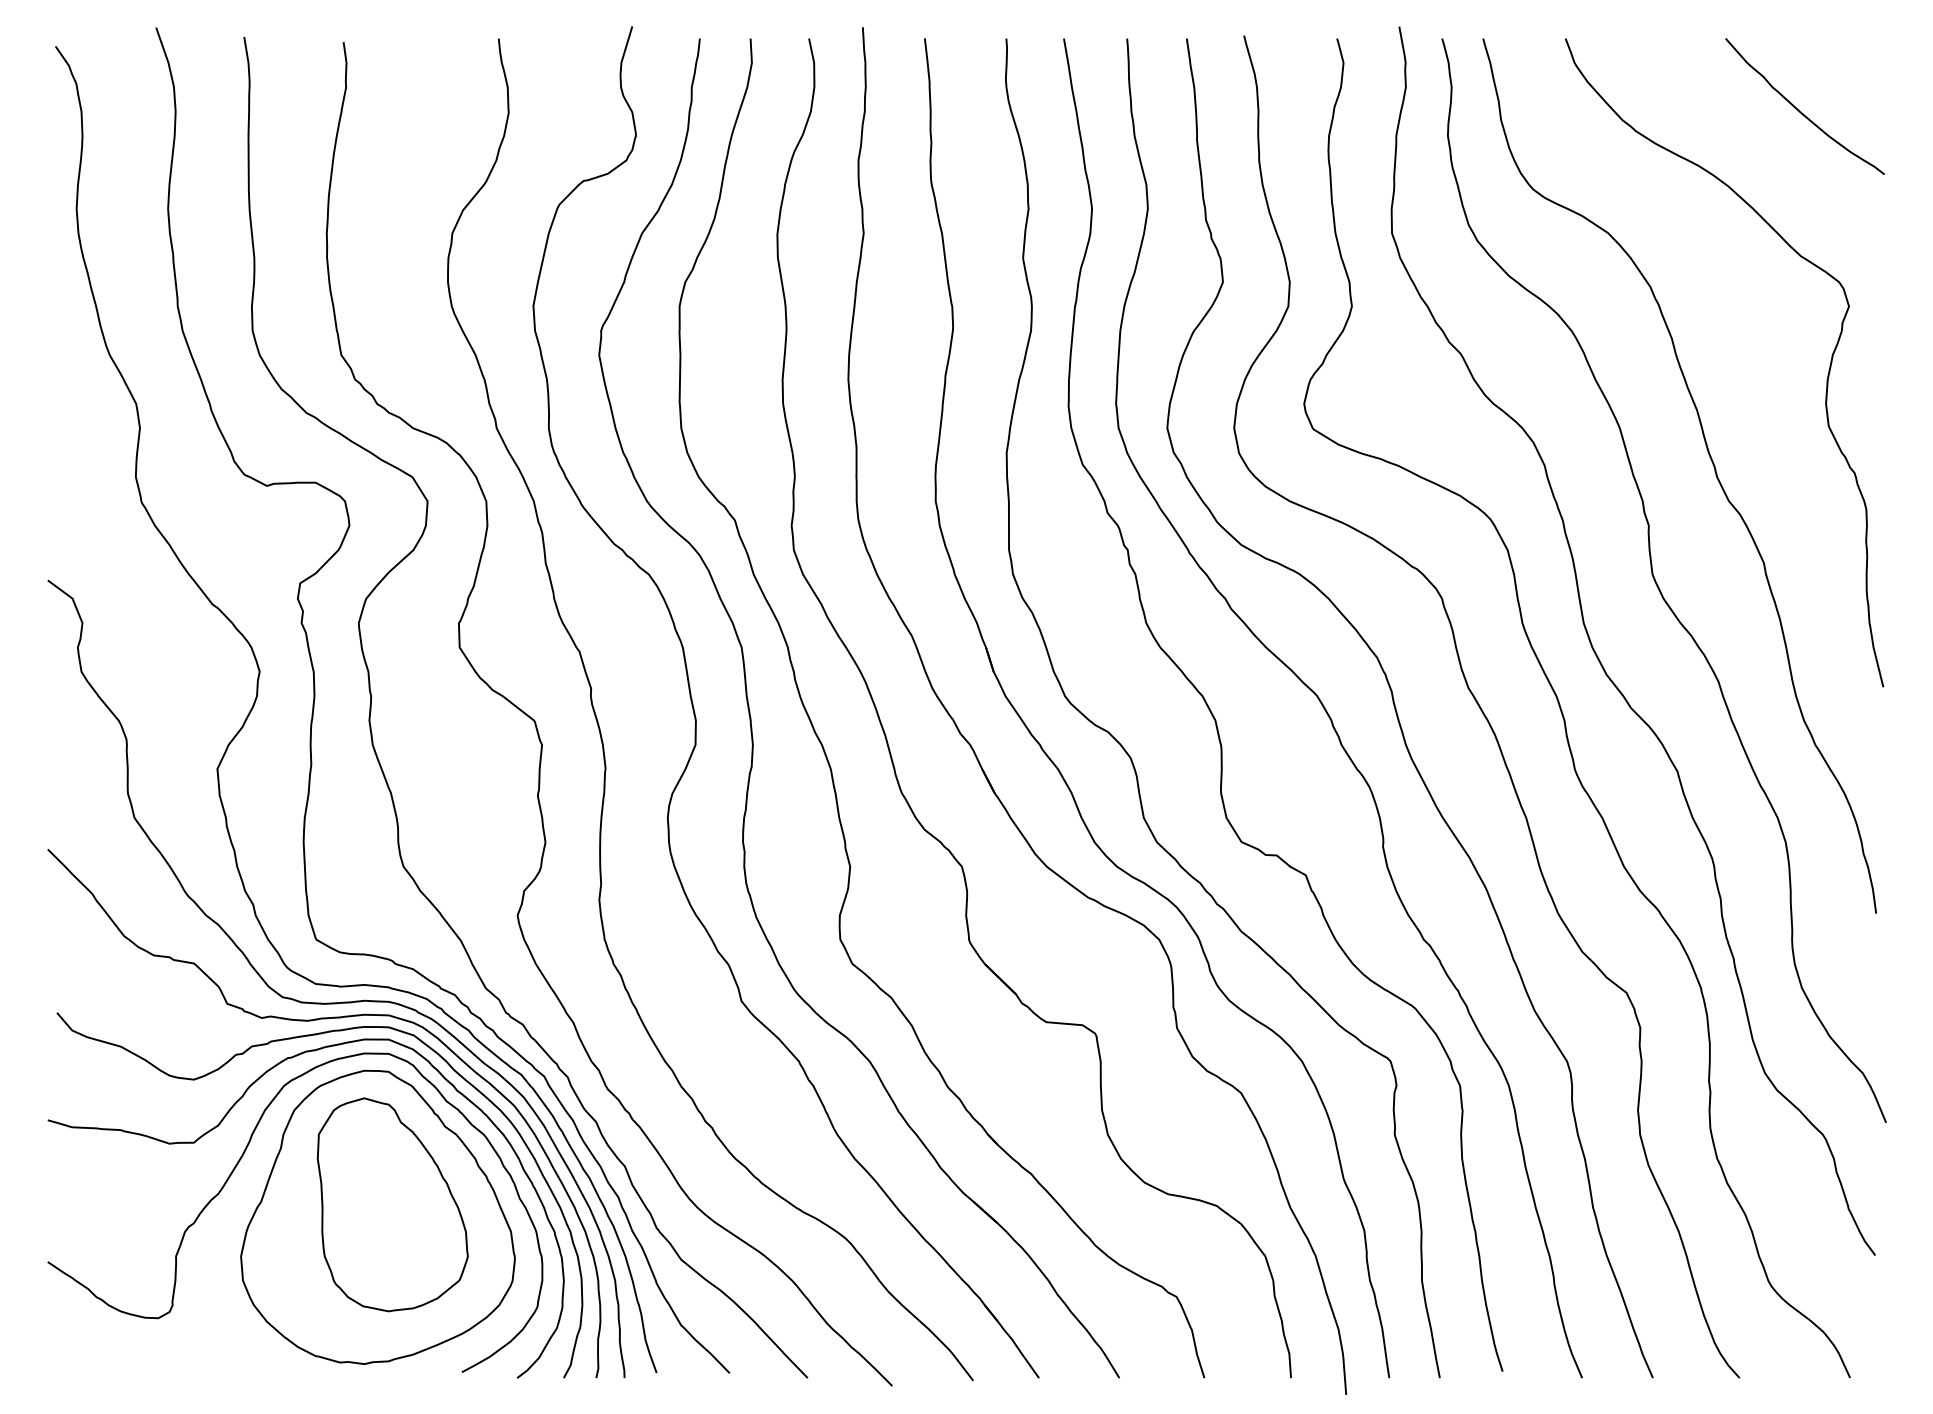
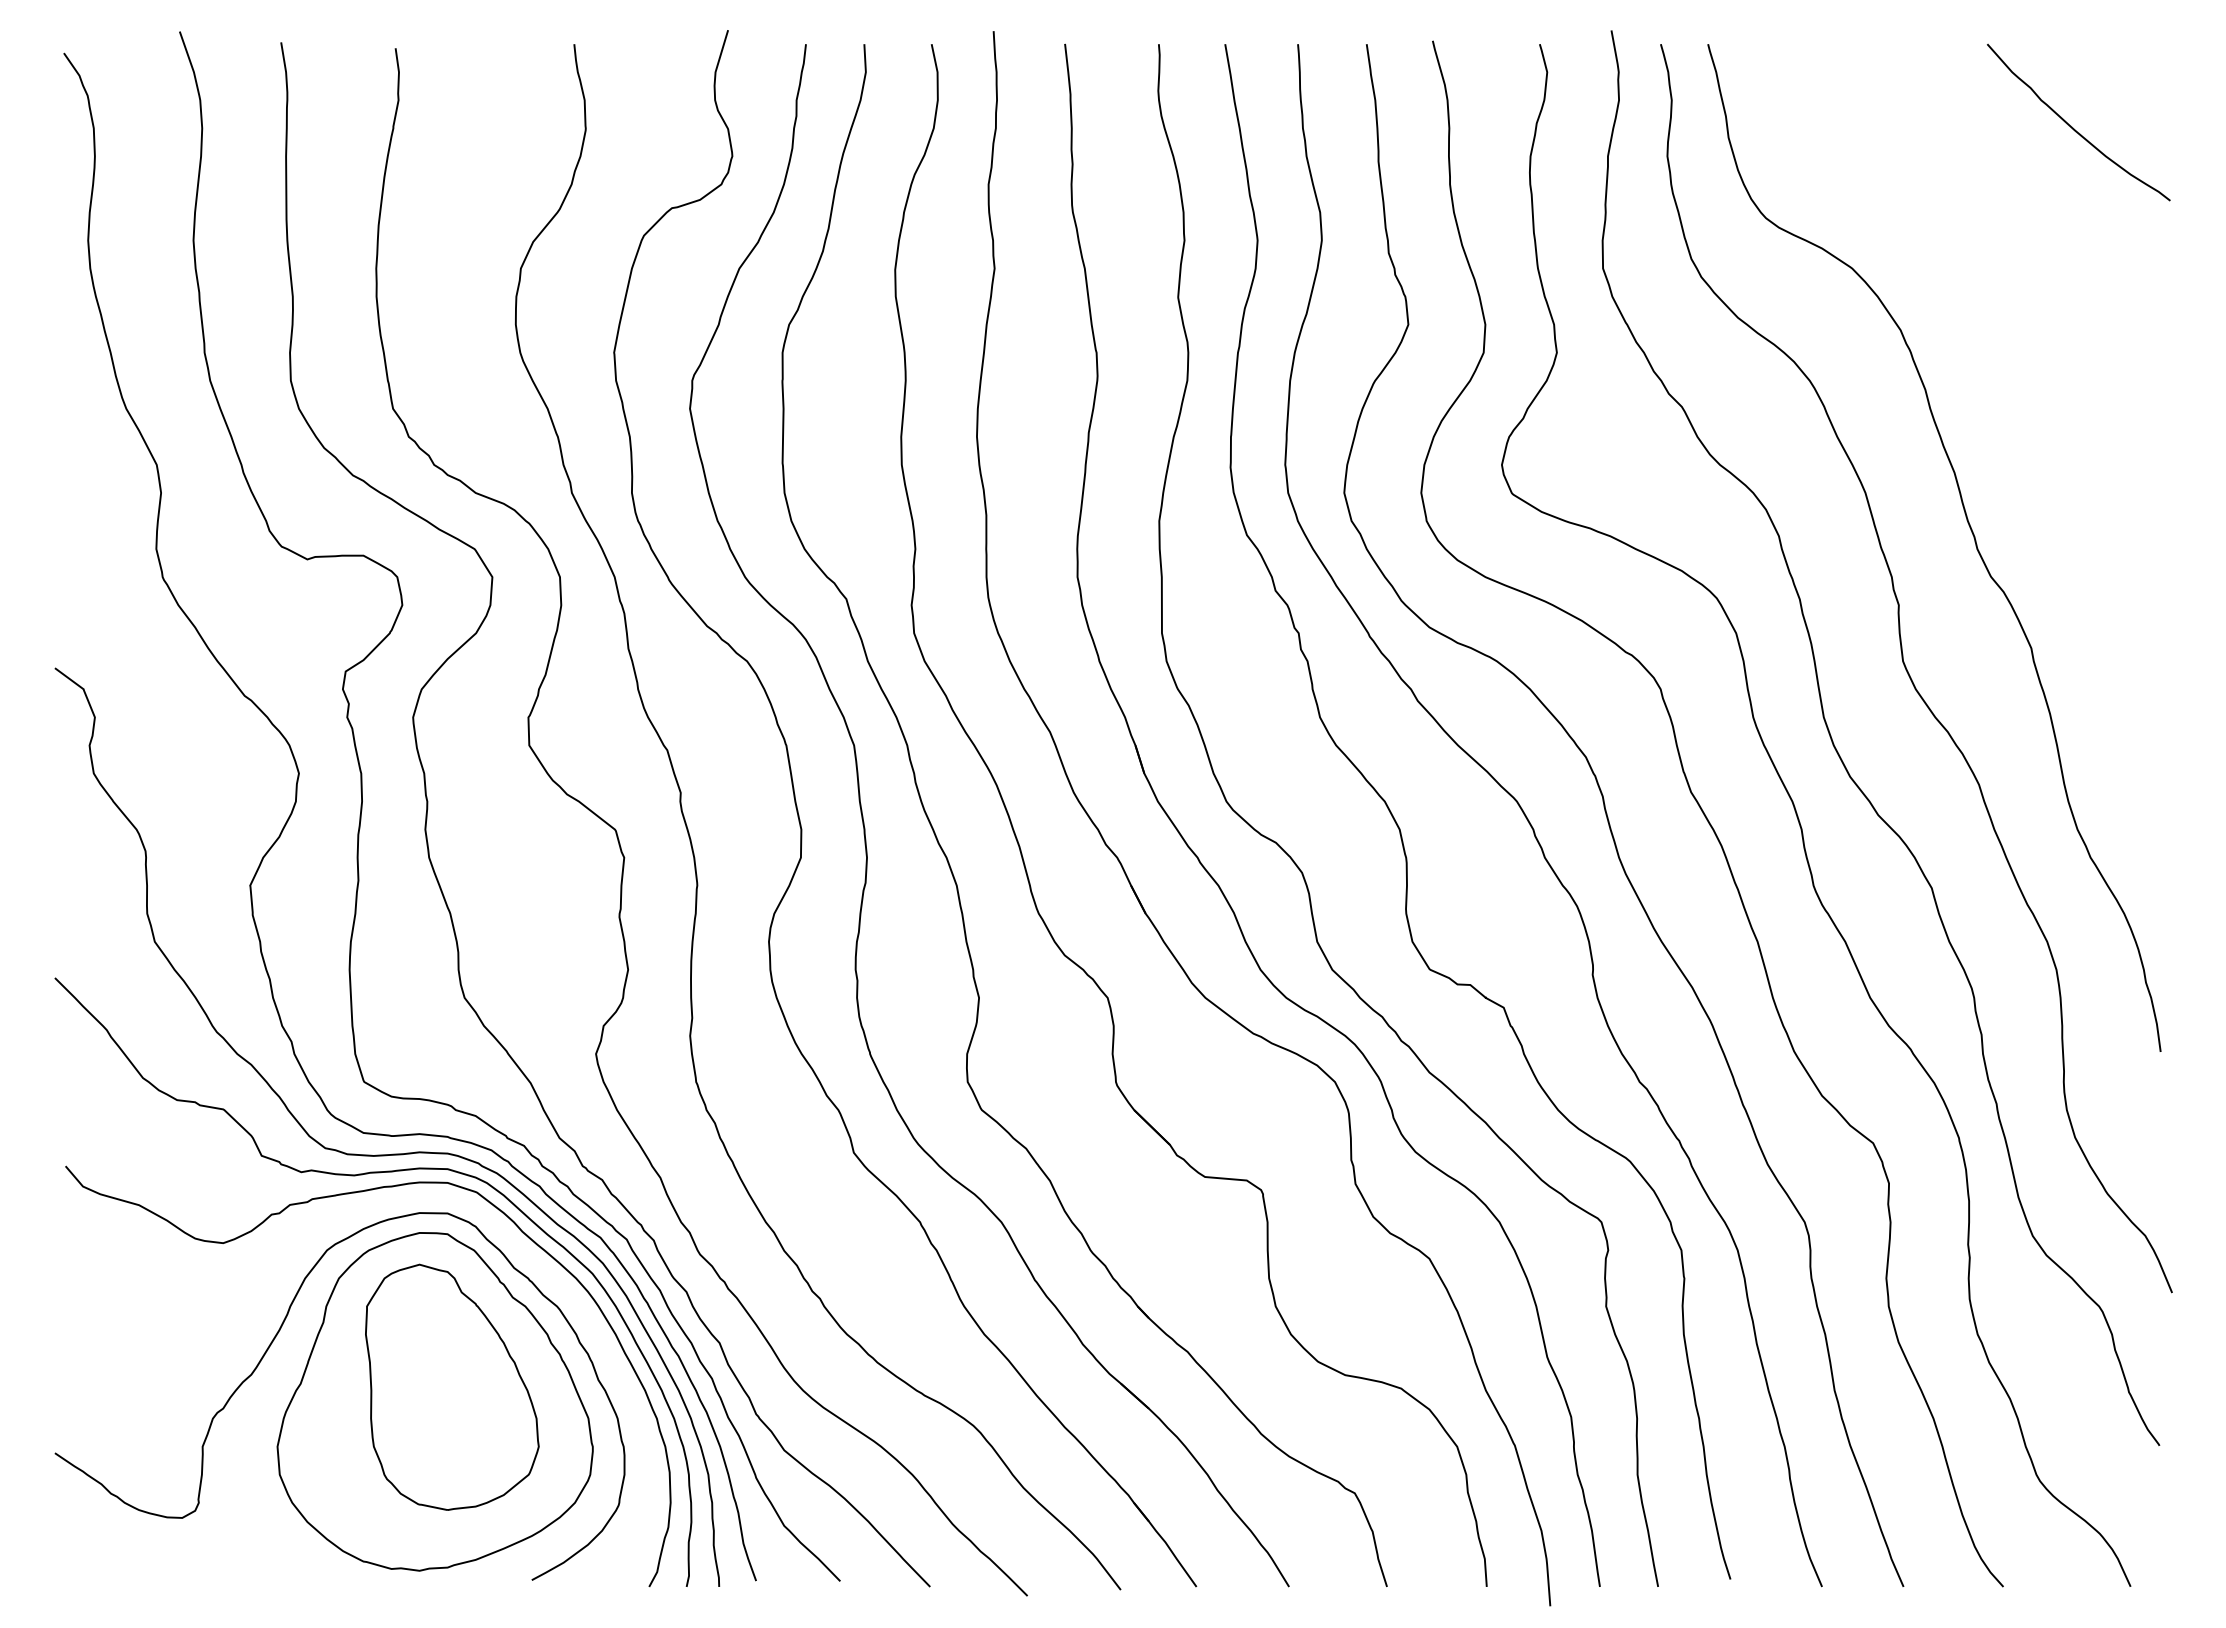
curve: (1826, 380) -> (2103, 438), removed
curve: (219, 1125) -> (252, 1296), removed

